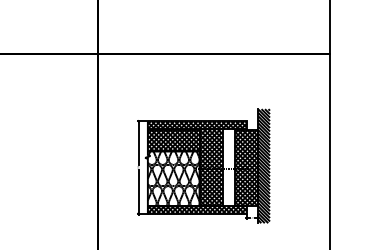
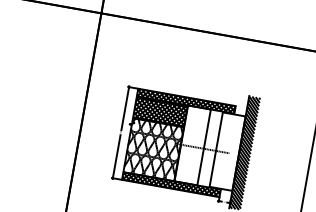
hatch: (210, 167) -> (191, 145), removed
hatch: (246, 167) -> (227, 151), removed

